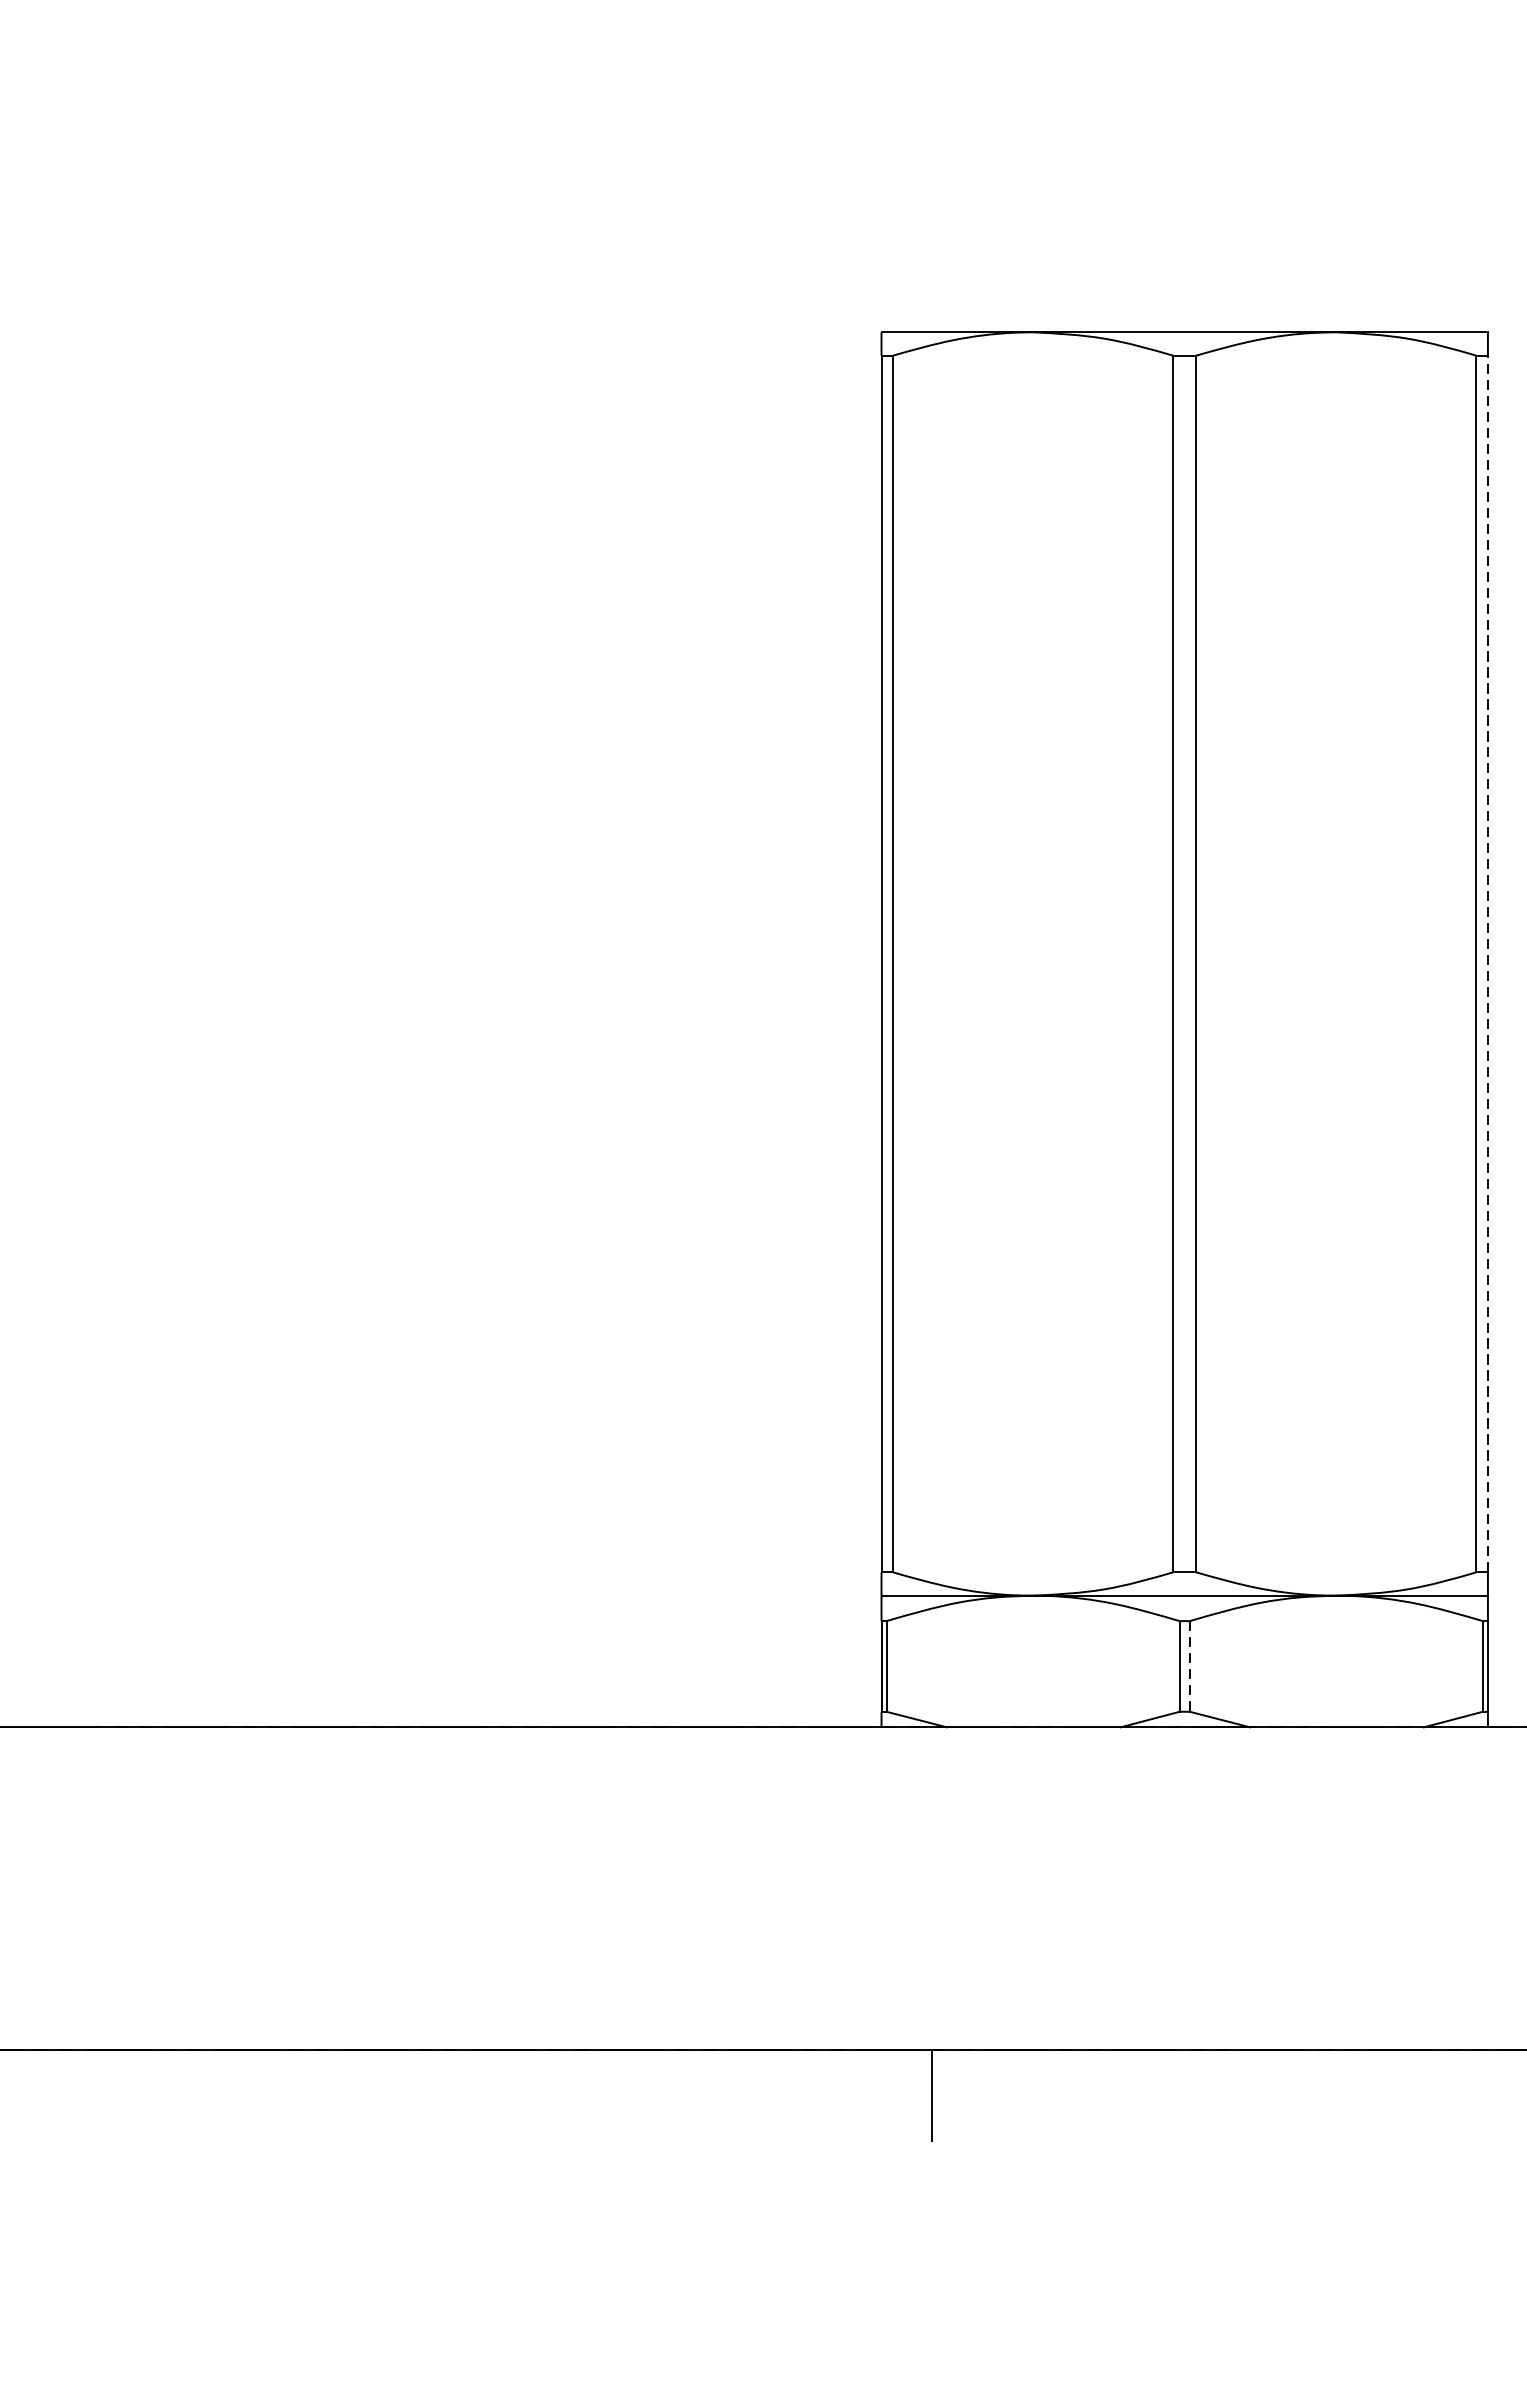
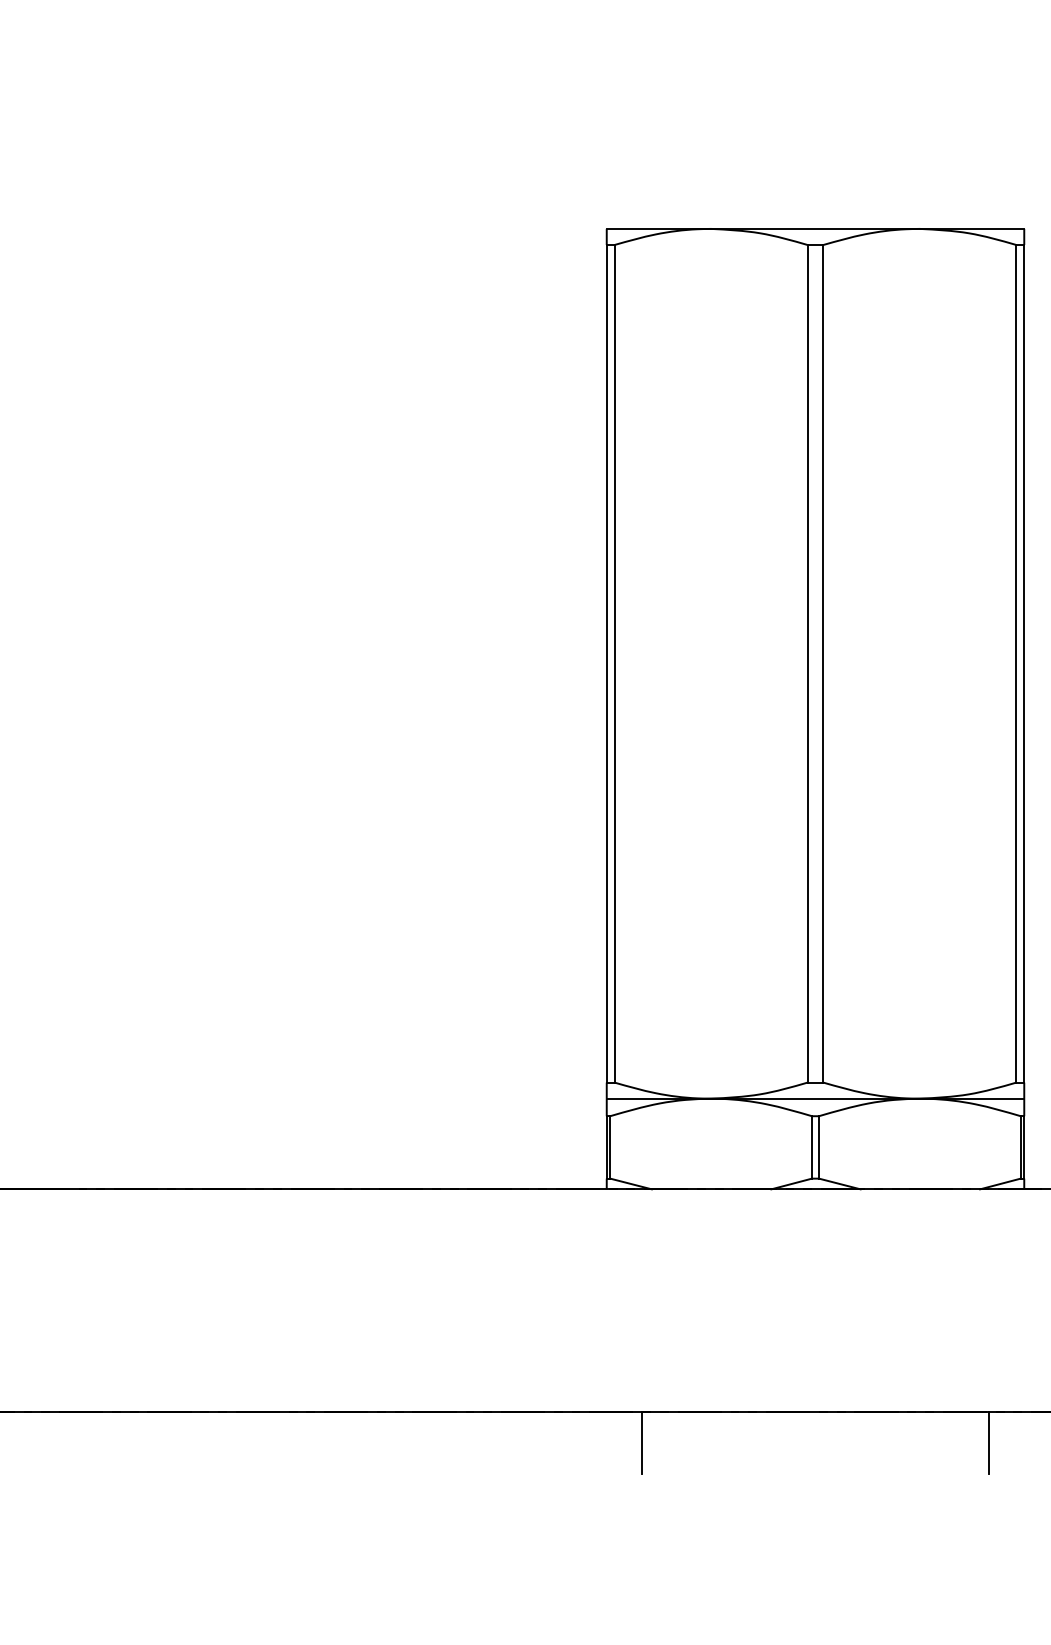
line: (1488, 963) -> (1024, 663), dashed -> solid
line: (1189, 1666) -> (818, 1147), dashed -> solid
line: (1437, 2095) -> (989, 1442), added

